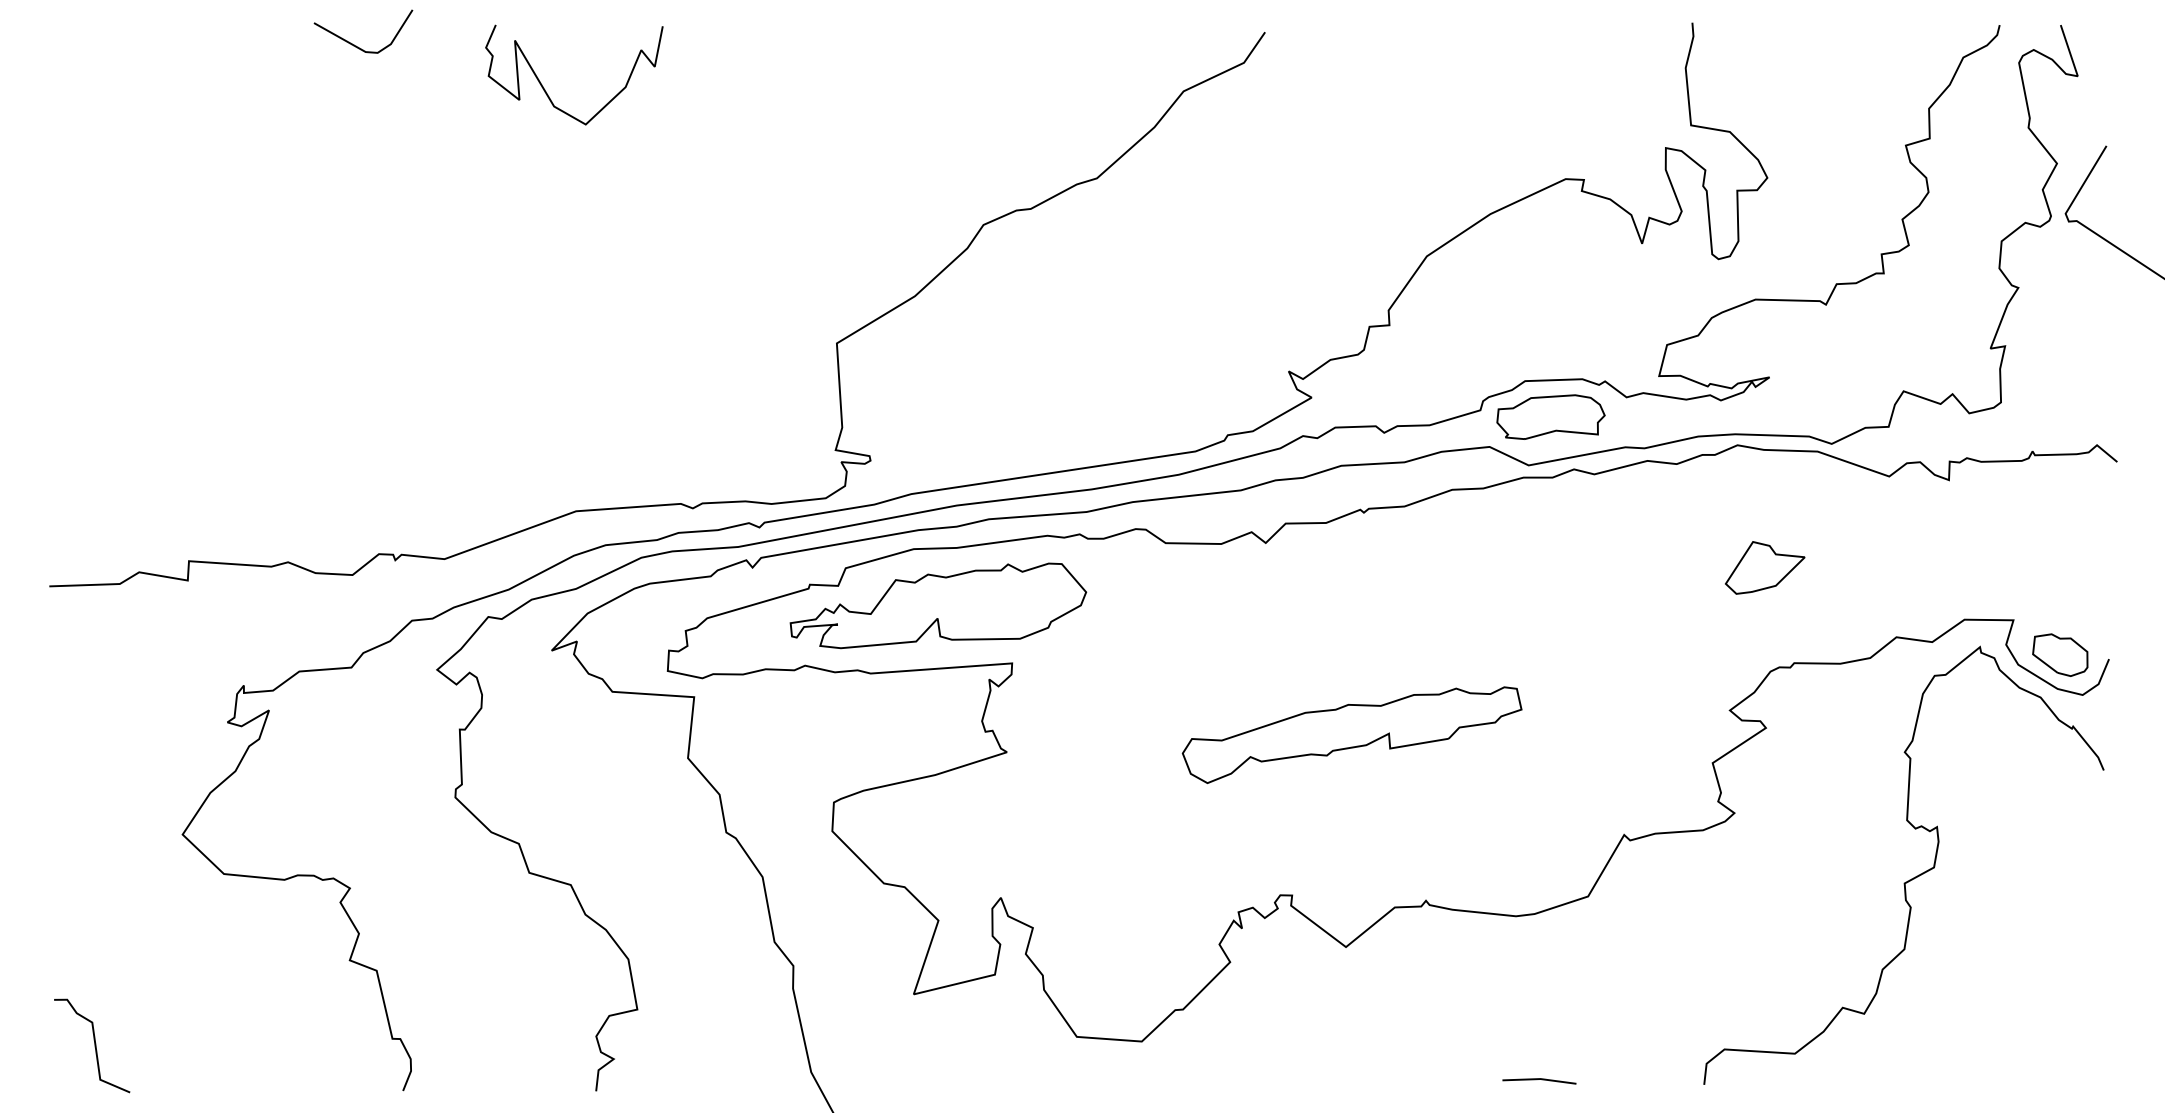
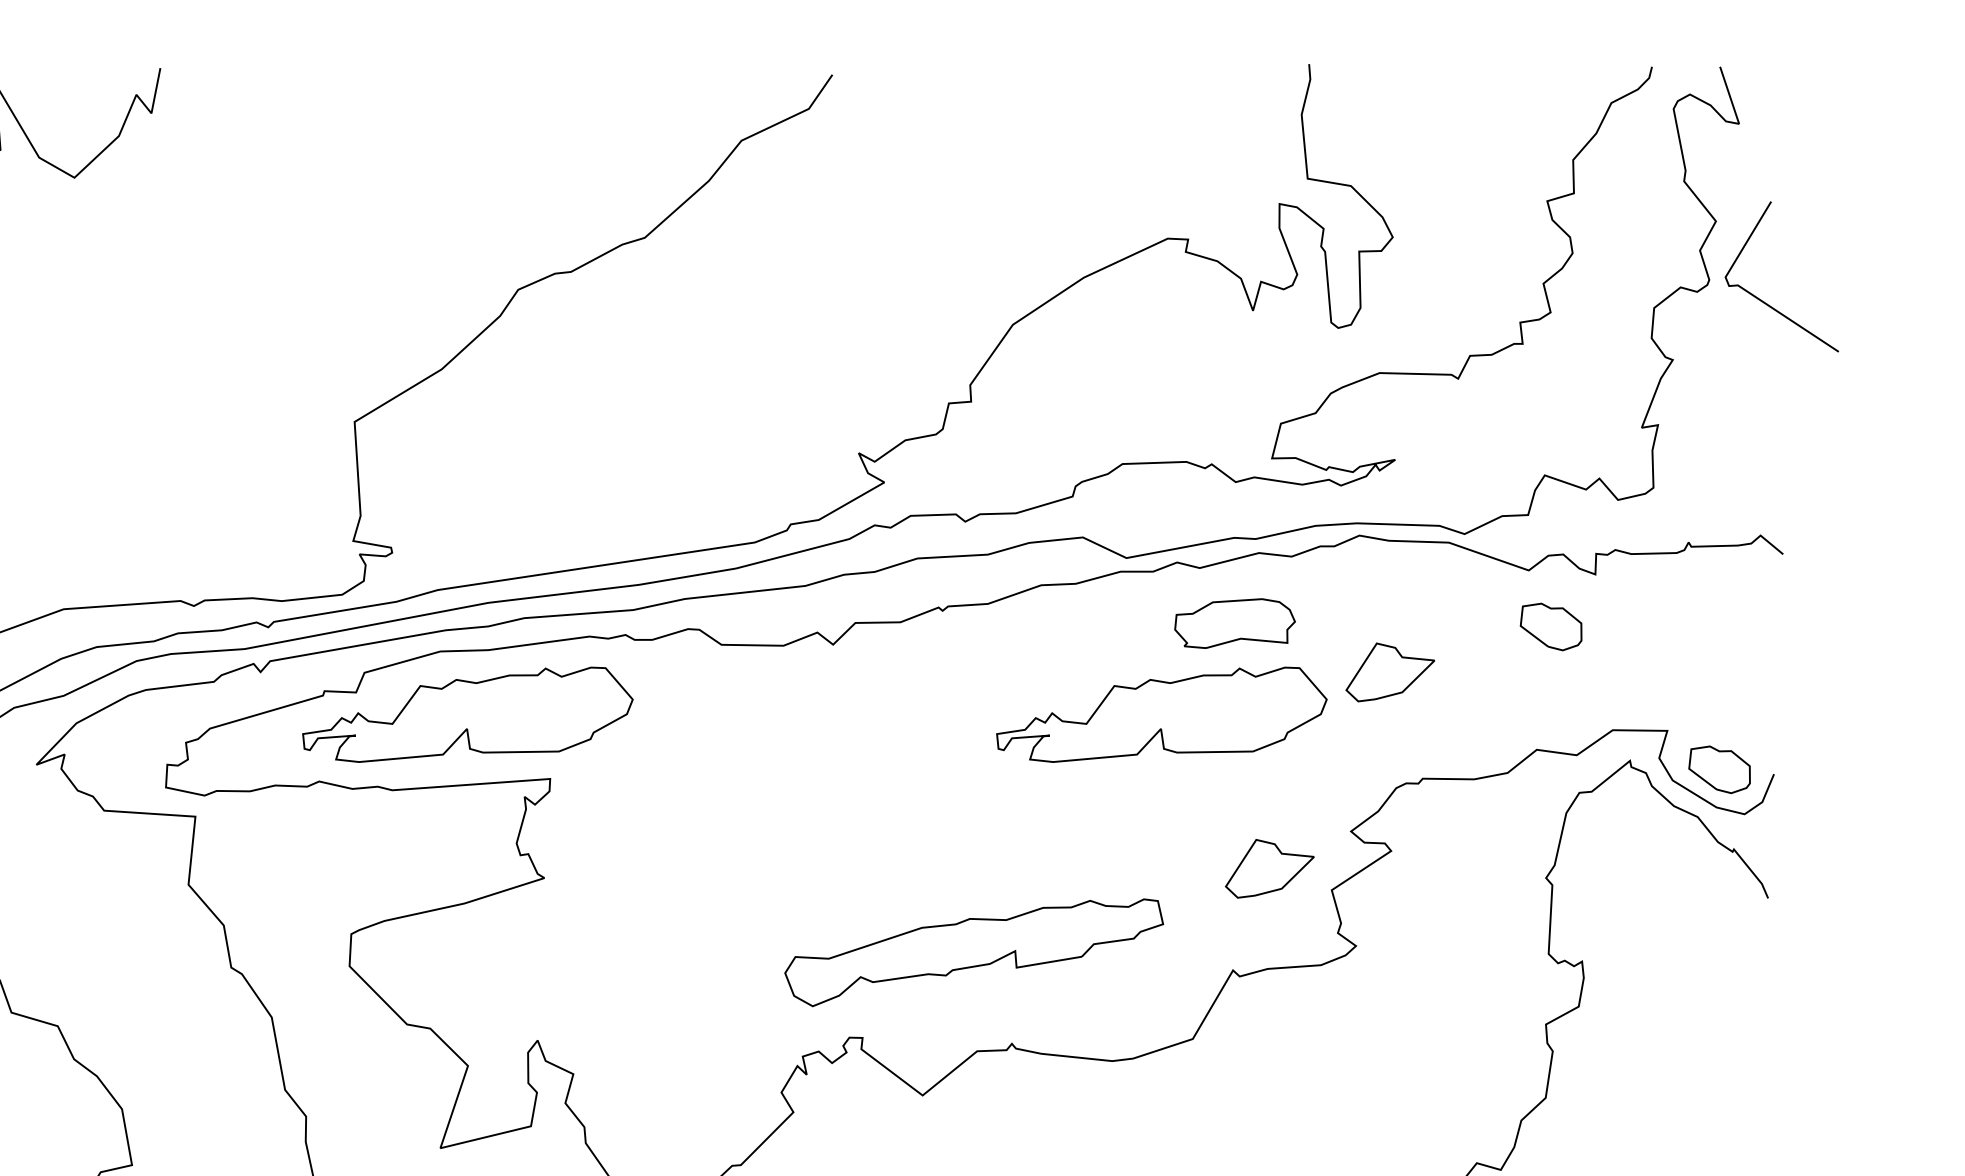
part: (1550, 416) -> (1234, 622), moved
part: (1909, 526) -> (1551, 626), added
part: (1560, 605) -> (1161, 714), added
part: (1351, 734) -> (973, 952), moved
part: (1657, 743) -> (1270, 868), added

